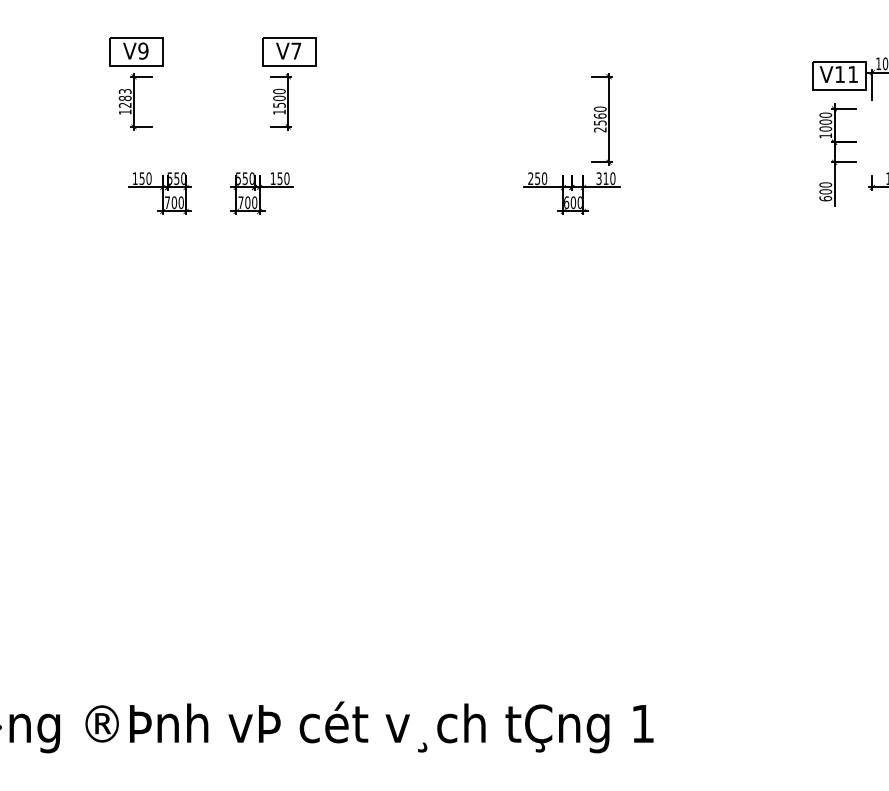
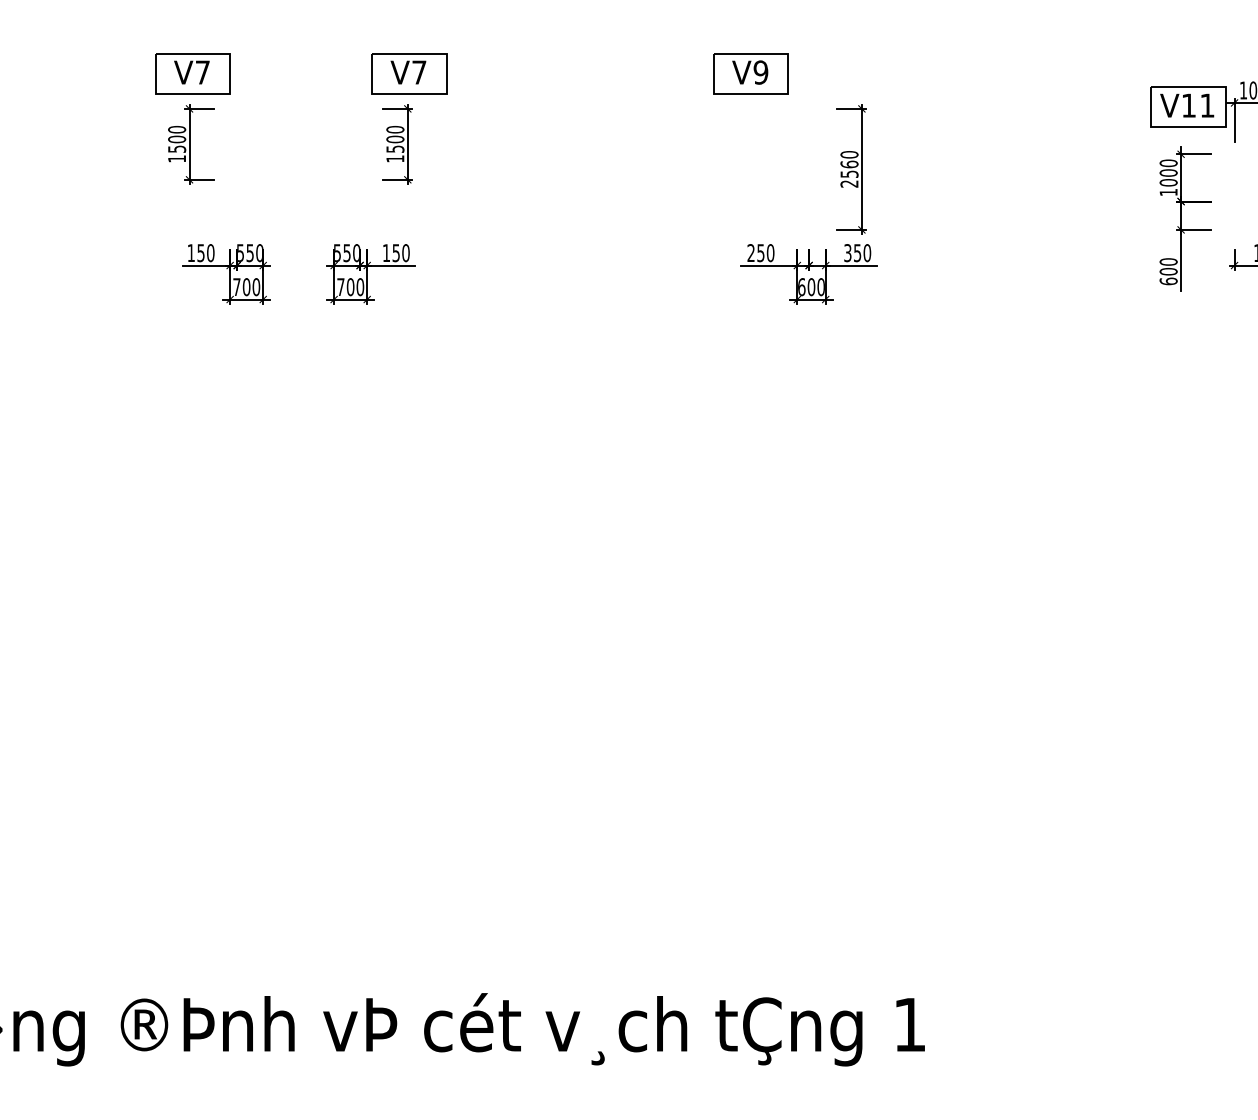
text: (143, 50) -> (202, 71), V9 -> V7
part: (530, 51) -> (750, 73), added
text: (124, 97) -> (176, 138), 1283 -> 1500
text: (605, 178) -> (856, 252), 310 -> 350

